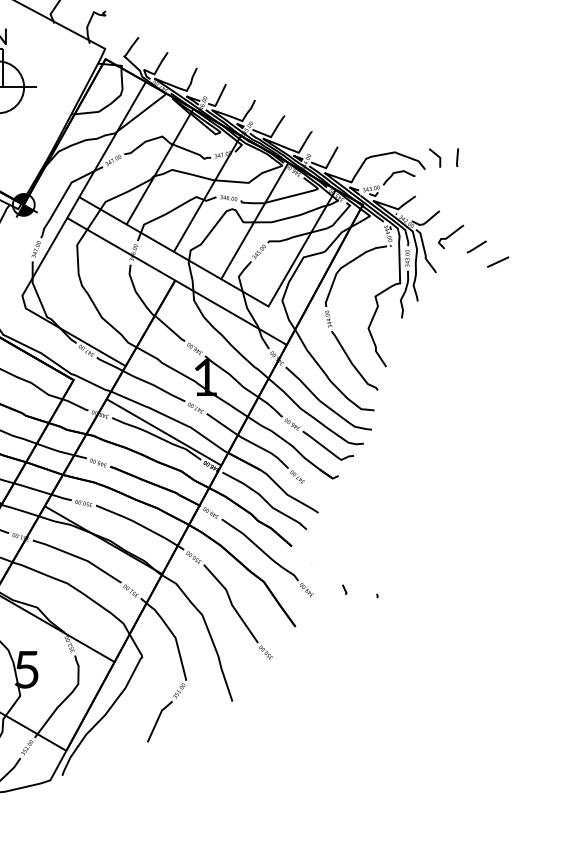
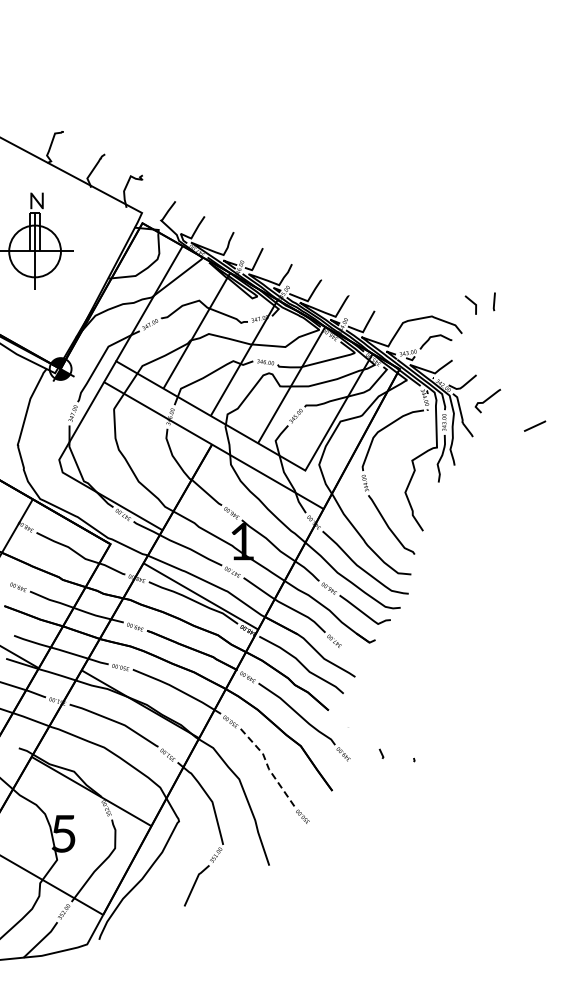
line: (435, 155) -> (471, 302), moved
line: (456, 157) -> (493, 301), moved
line: (476, 246) -> (513, 410), removed
line: (231, 603) -> (268, 767), solid -> dashed

